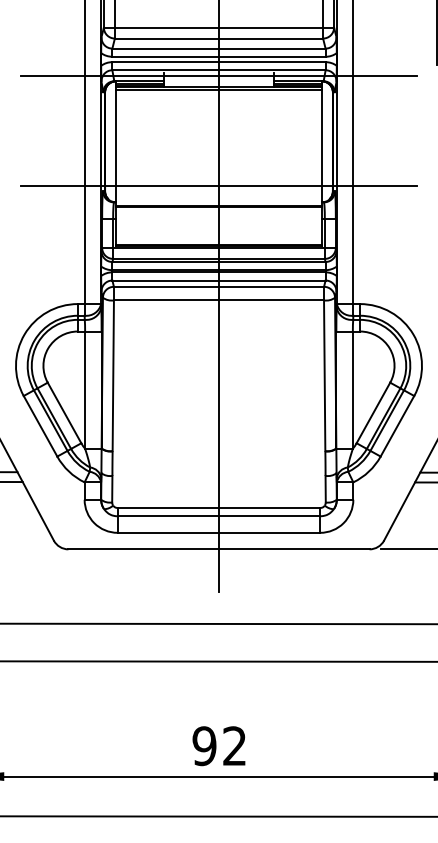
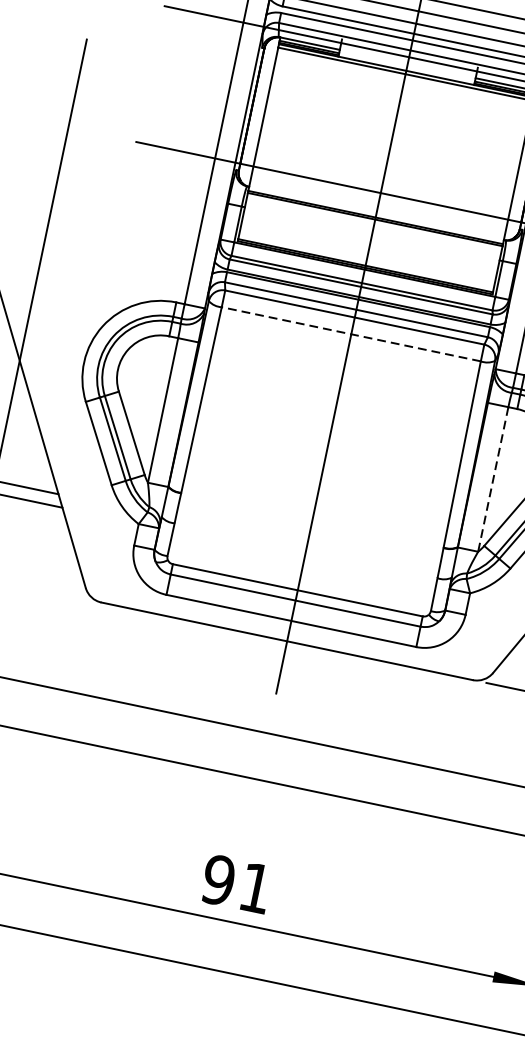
line: (218, 300) -> (350, 334), solid -> dashed
line: (352, 390) -> (492, 479), solid -> dashed
text: (234, 745) -> (255, 887), 92 -> 91

